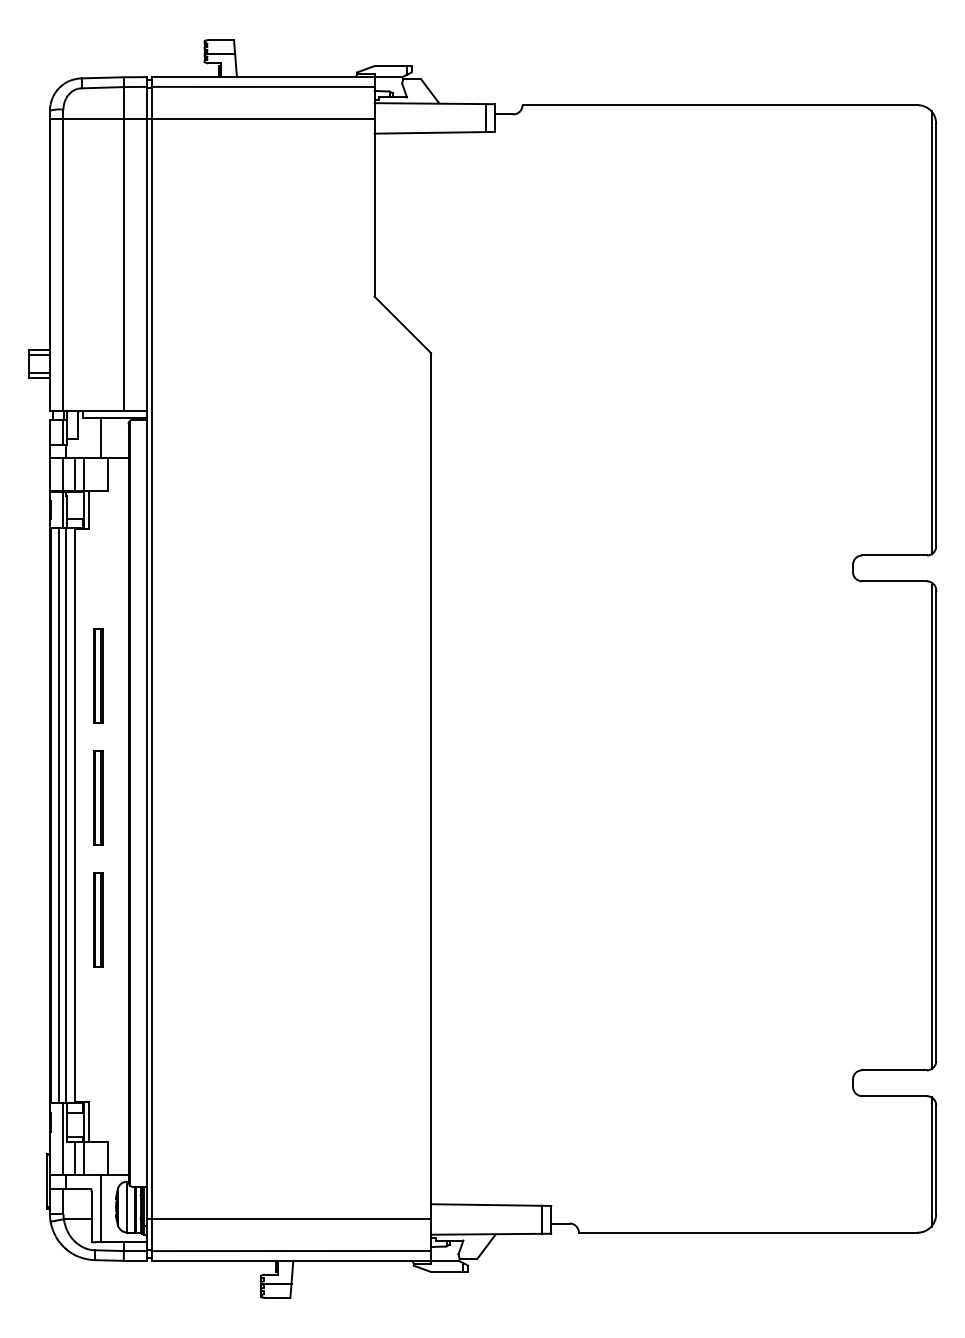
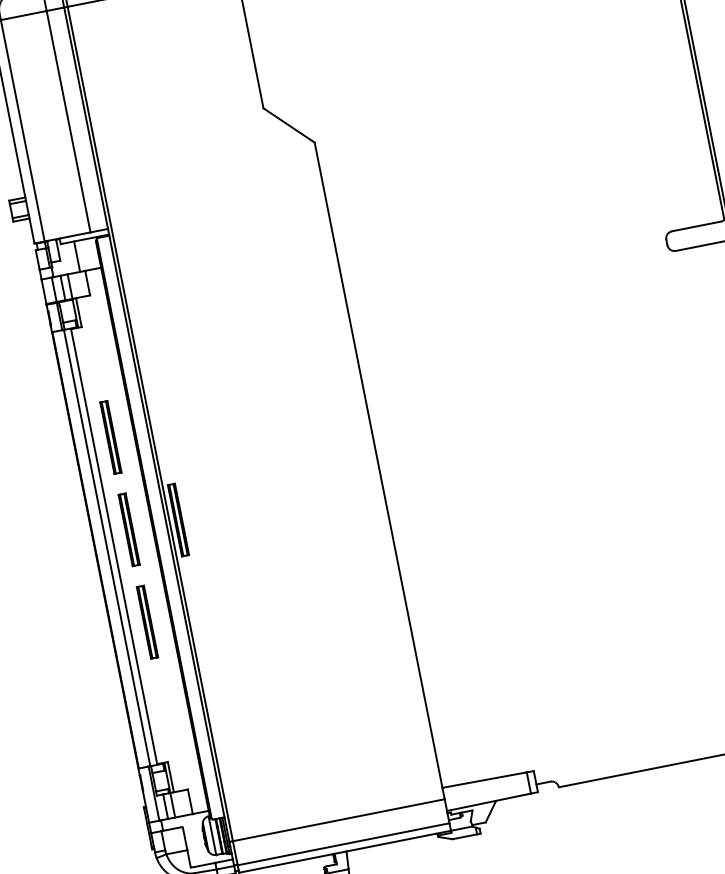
part: (163, 797) -> (178, 519), added
line: (58, 815) -> (101, 549), removed
line: (100, 1208) -> (192, 840), removed

